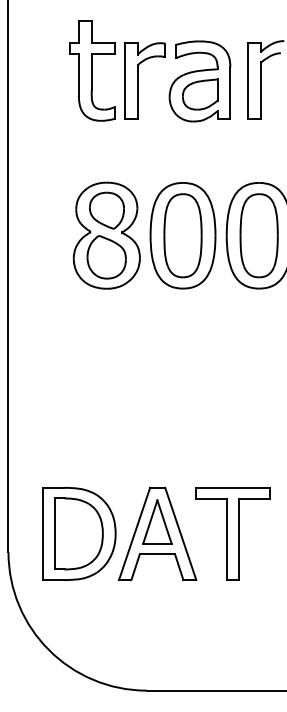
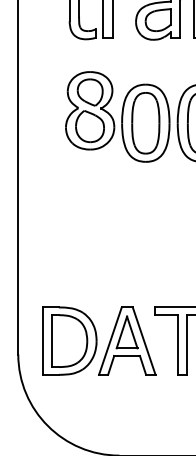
part: (106, 235) -> (89, 110), moved

